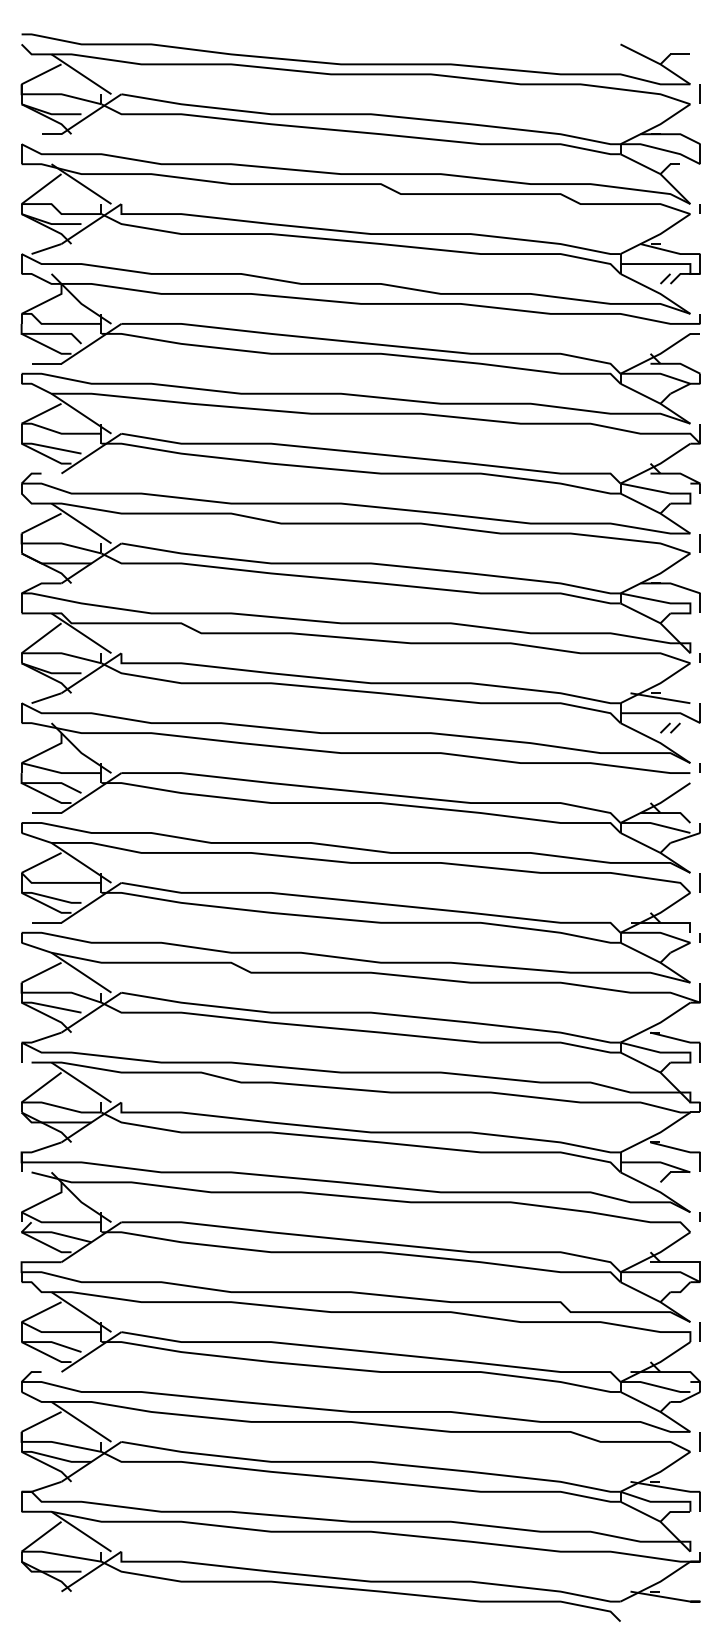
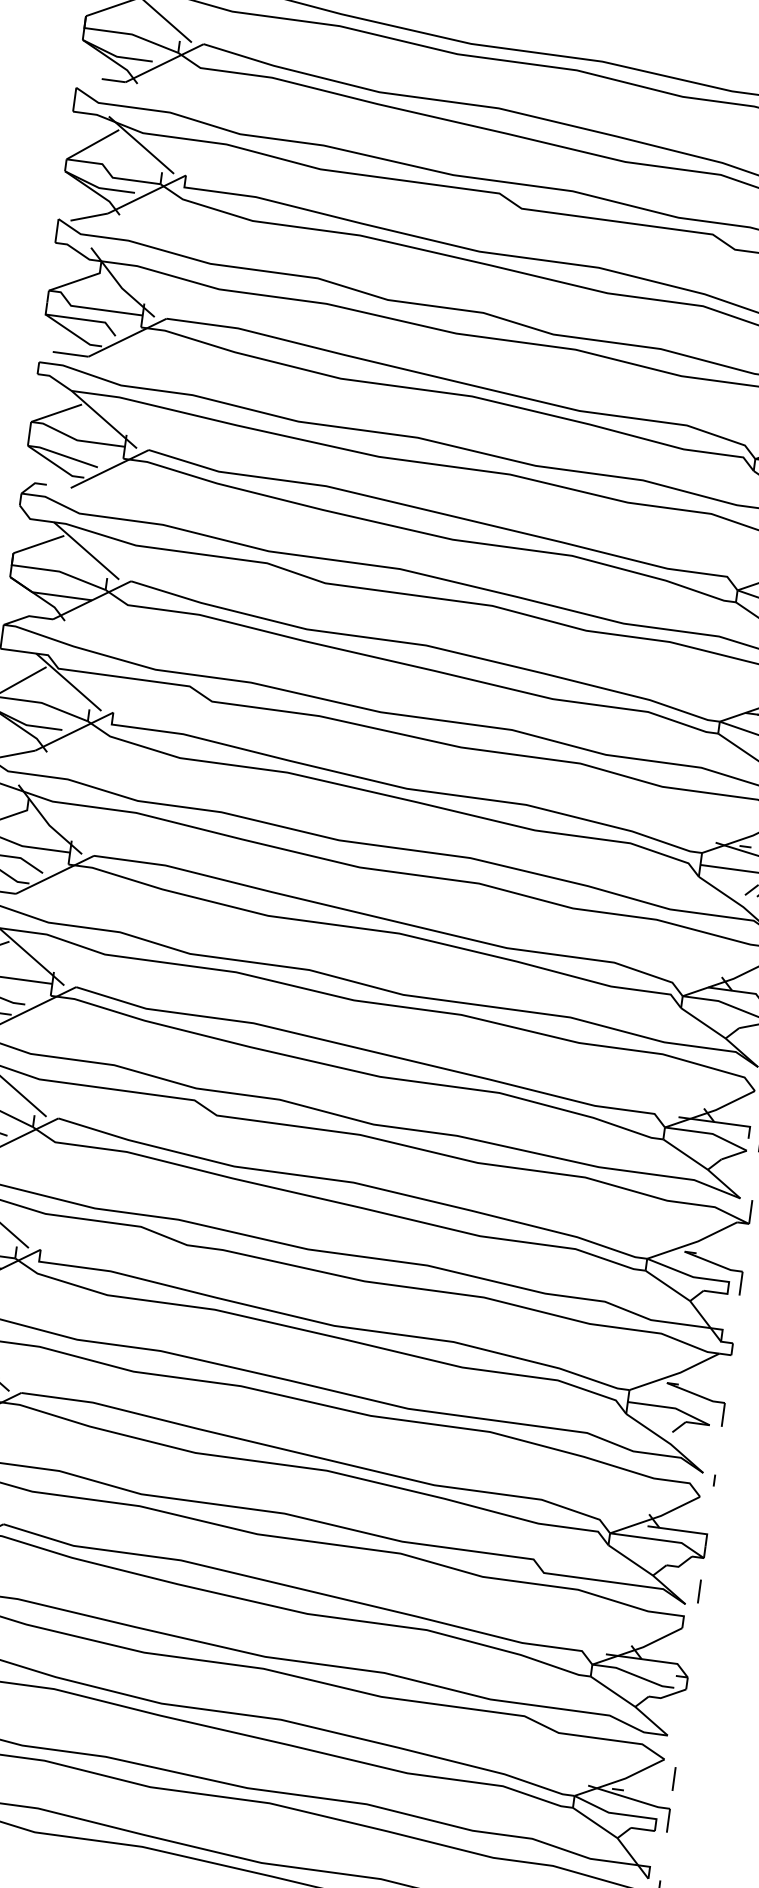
line: (699, 1331) -> (698, 1590), moved
line: (699, 1441) -> (673, 1778), moved

